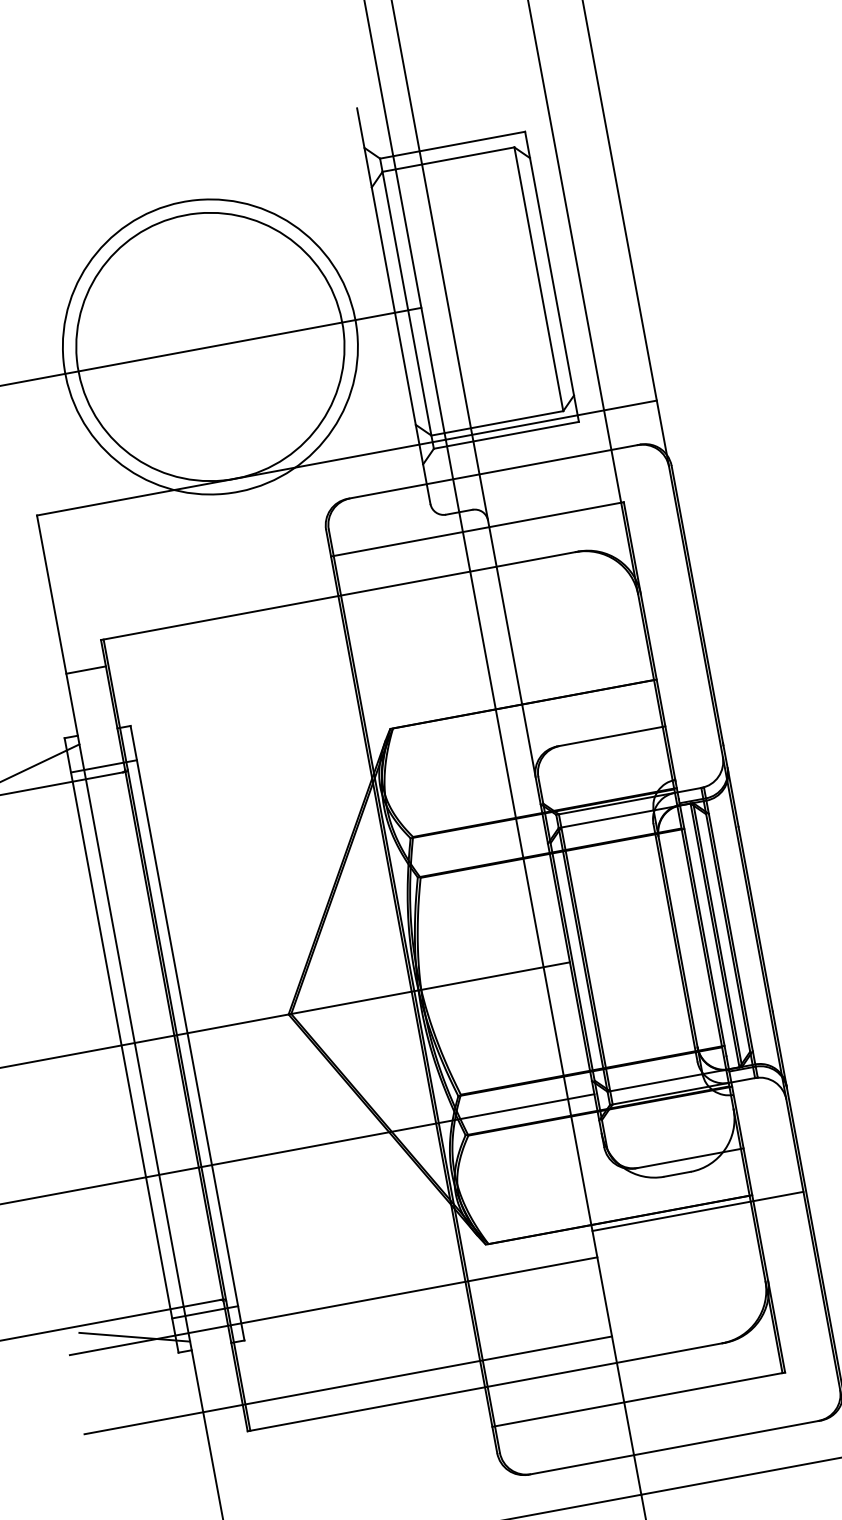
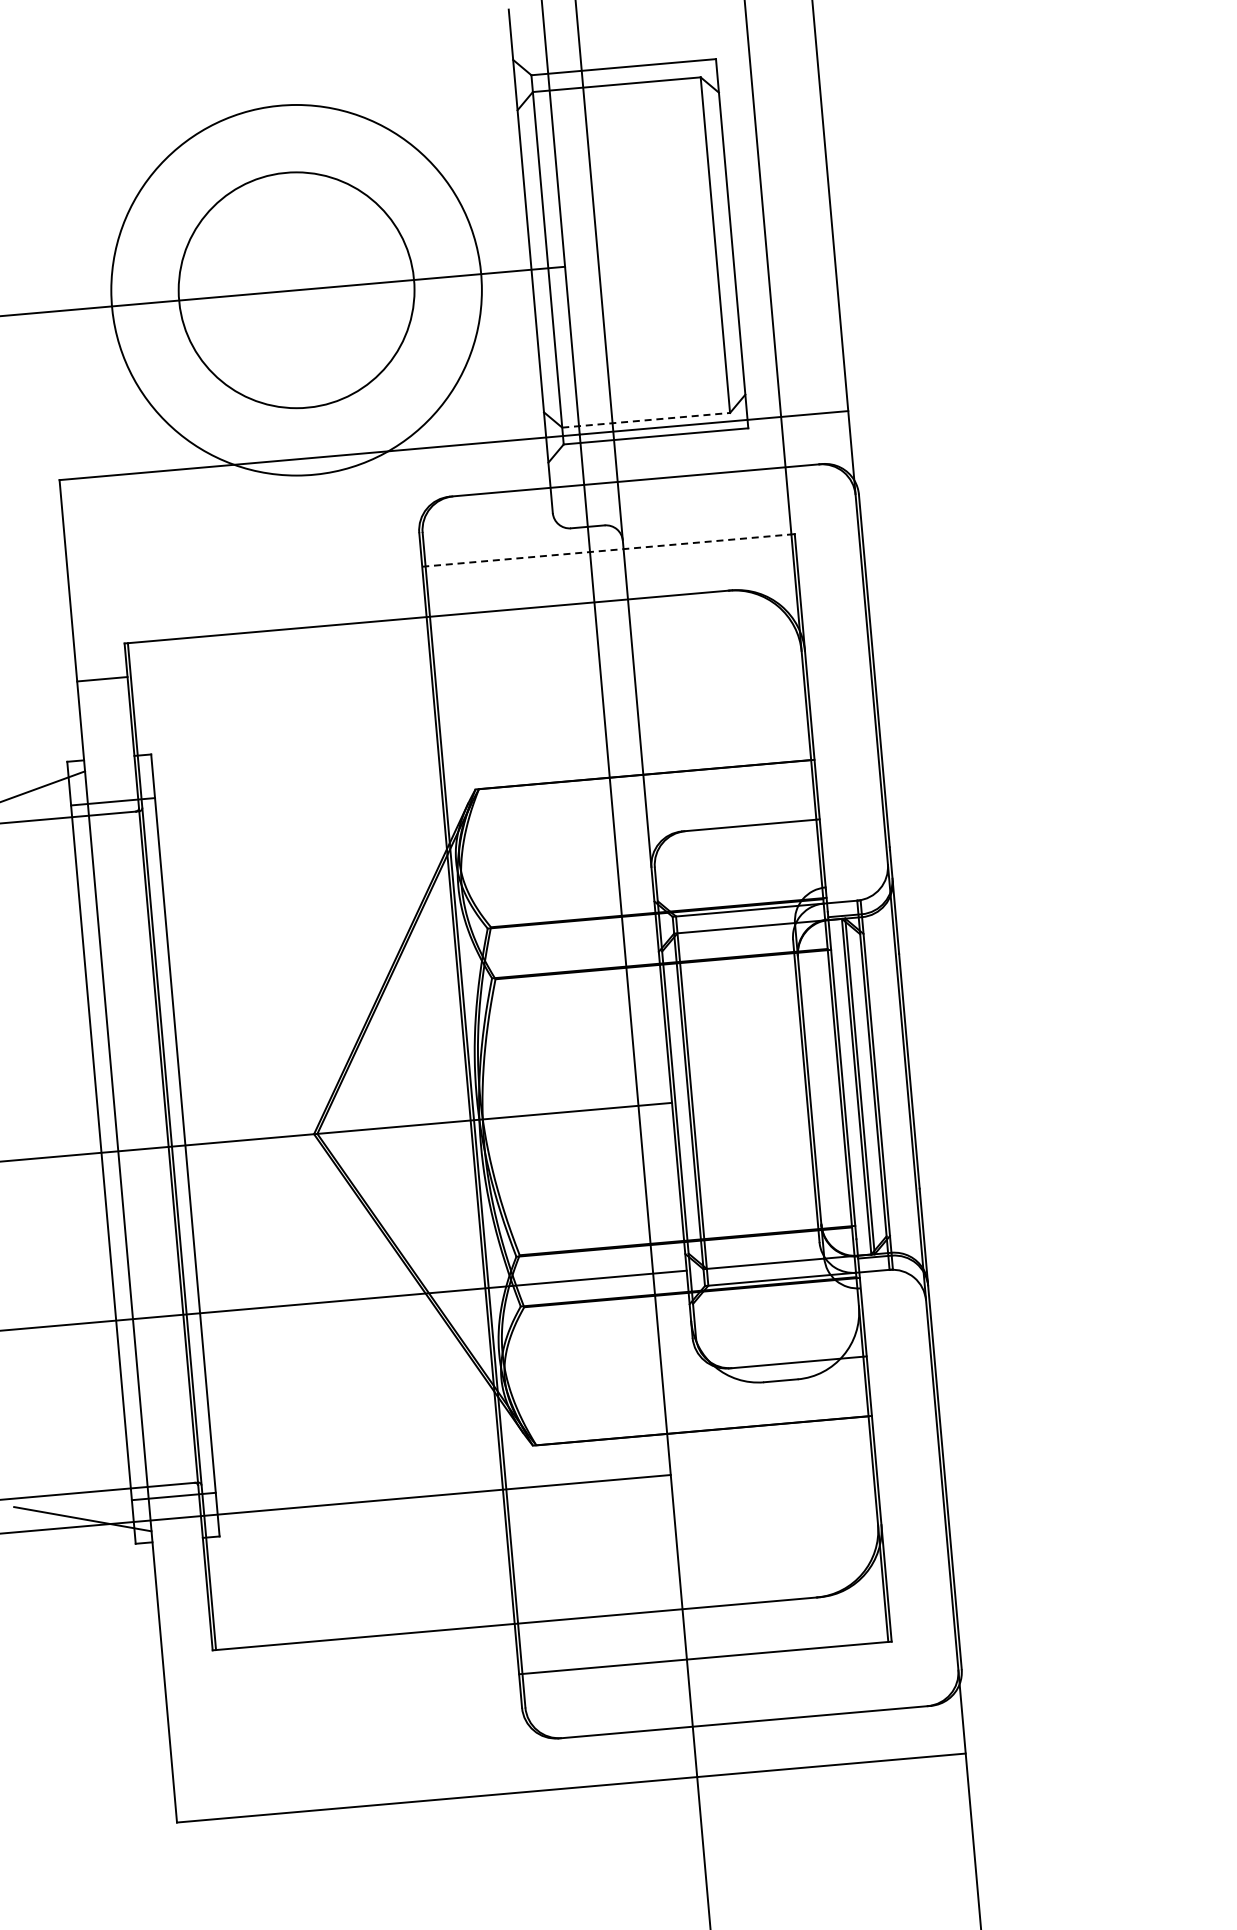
circle: (210, 346) -> (296, 289), size x0.7
line: (497, 423) -> (646, 420), solid -> dashed
line: (476, 529) -> (607, 550), solid -> dashed
line: (697, 1211) -> (801, 1429), removed
line: (347, 1384) -> (343, 1604), removed

